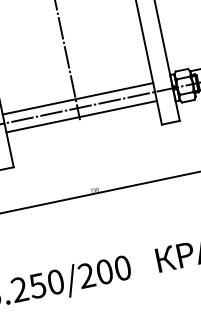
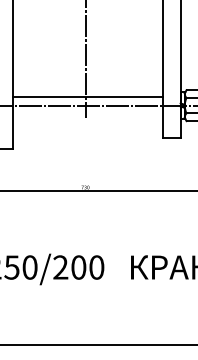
line: (81, 116) -> (87, 114), removed

